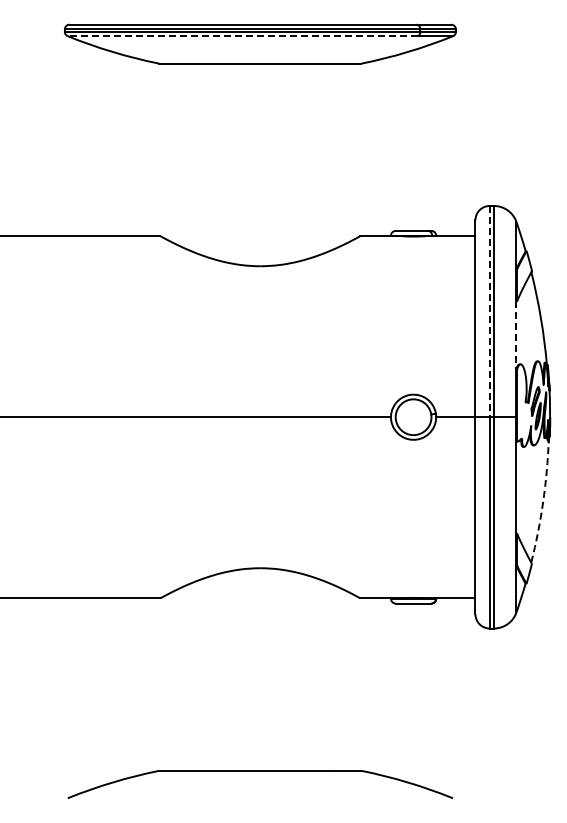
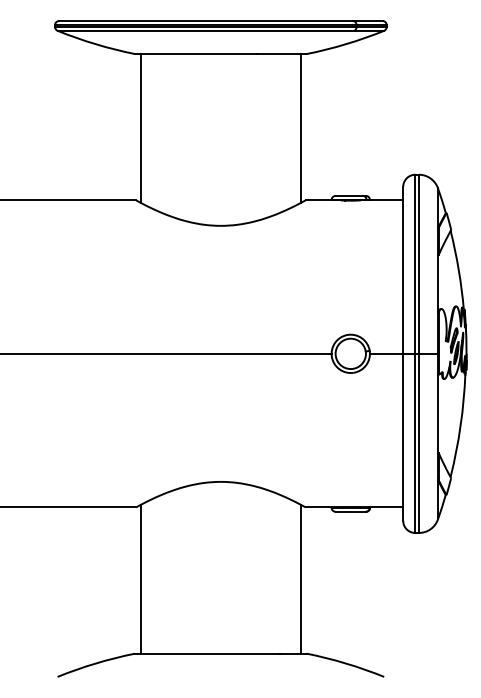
line: (242, 36) -> (205, 31), dashed -> solid
line: (166, 151) -> (141, 128), added
line: (354, 151) -> (300, 128), added
line: (489, 311) -> (415, 264), dashed -> solid
line: (516, 334) -> (438, 283), dashed -> solid
arc: (543, 501) -> (460, 425), dashed -> solid
line: (166, 682) -> (141, 578), added
line: (354, 682) -> (300, 578), added

